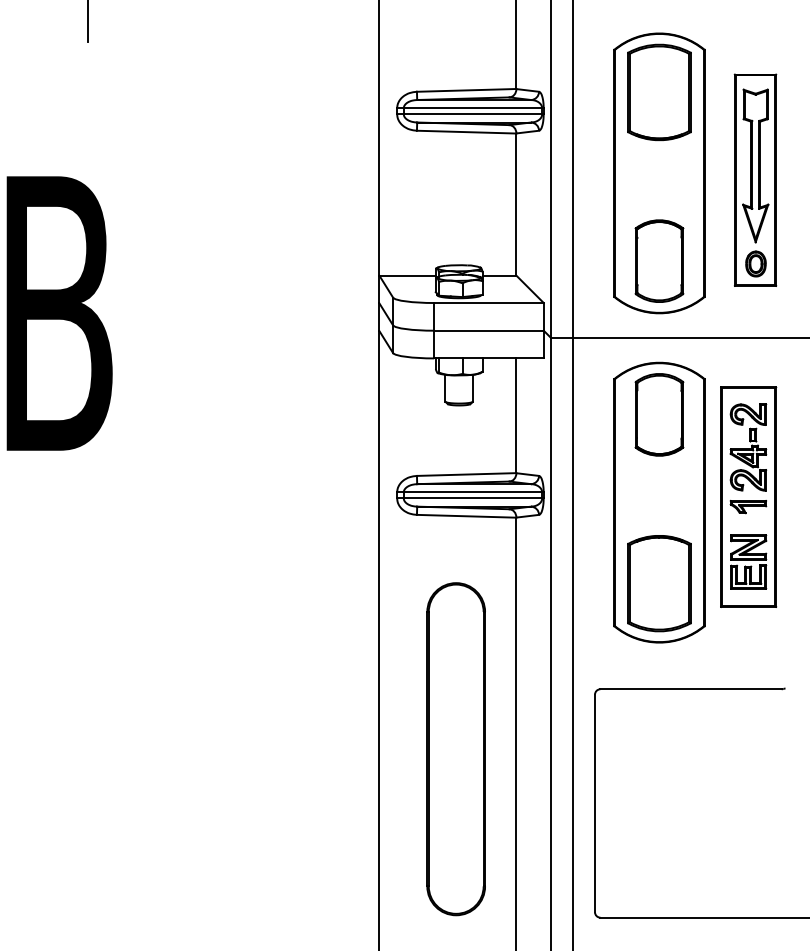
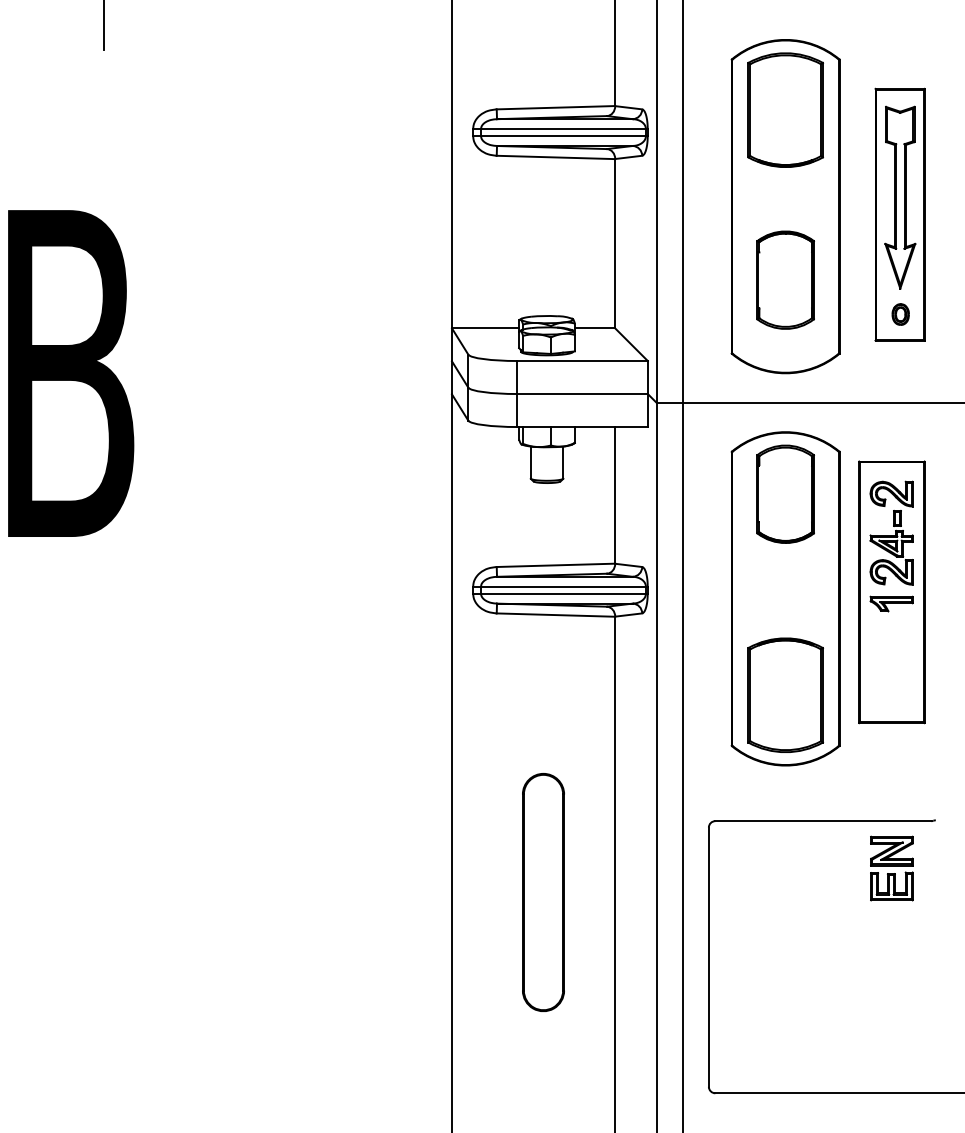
part: (659, 260) -> (785, 279), moved
part: (755, 263) -> (900, 314), size x0.7
part: (748, 561) -> (891, 868), moved
part: (456, 749) -> (543, 892), size x0.6

